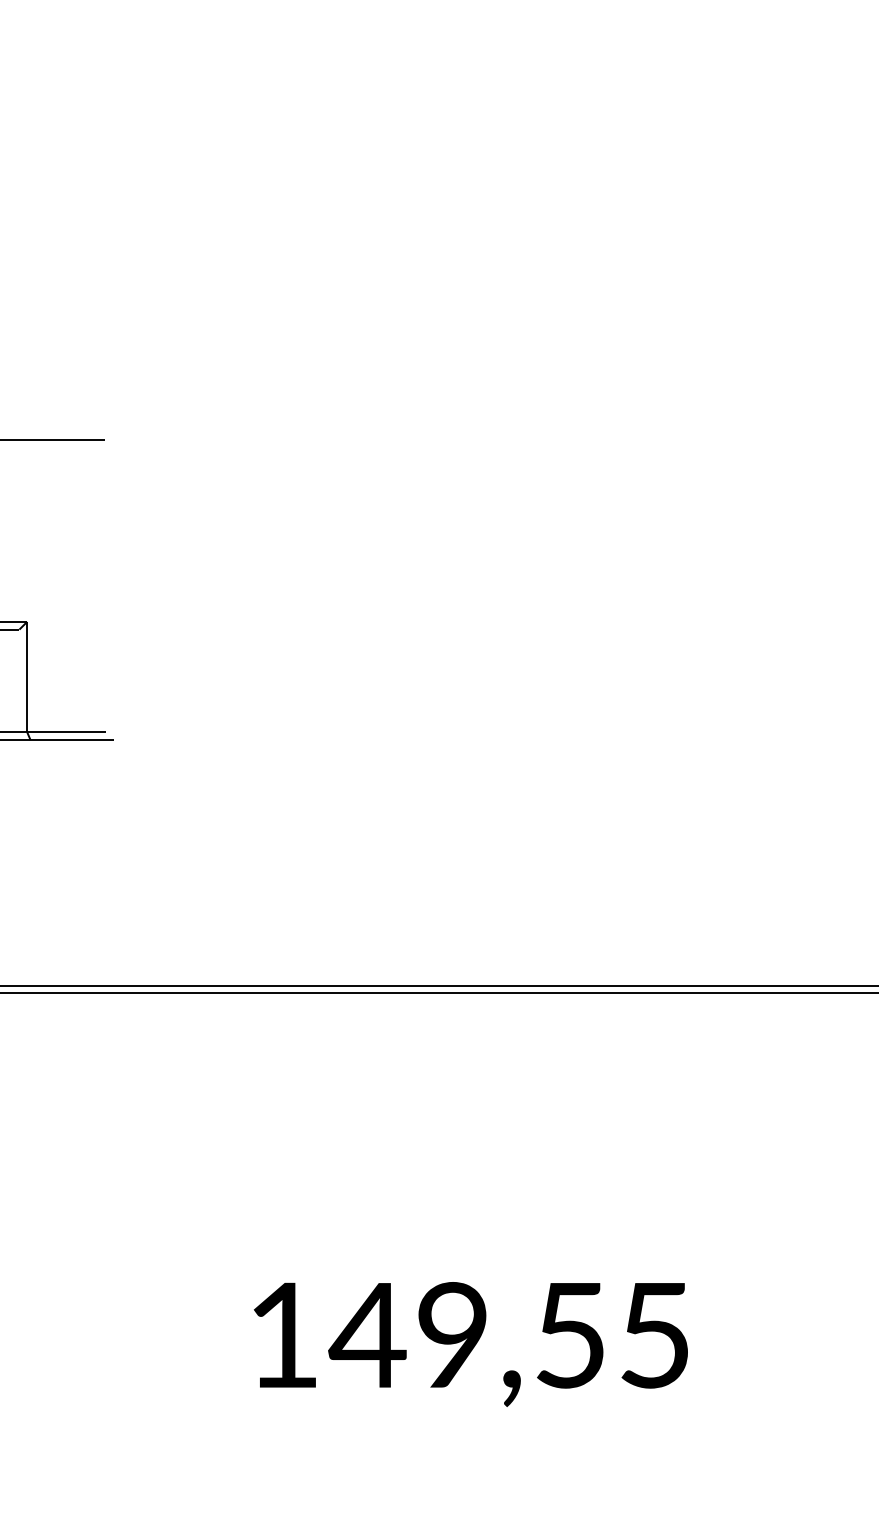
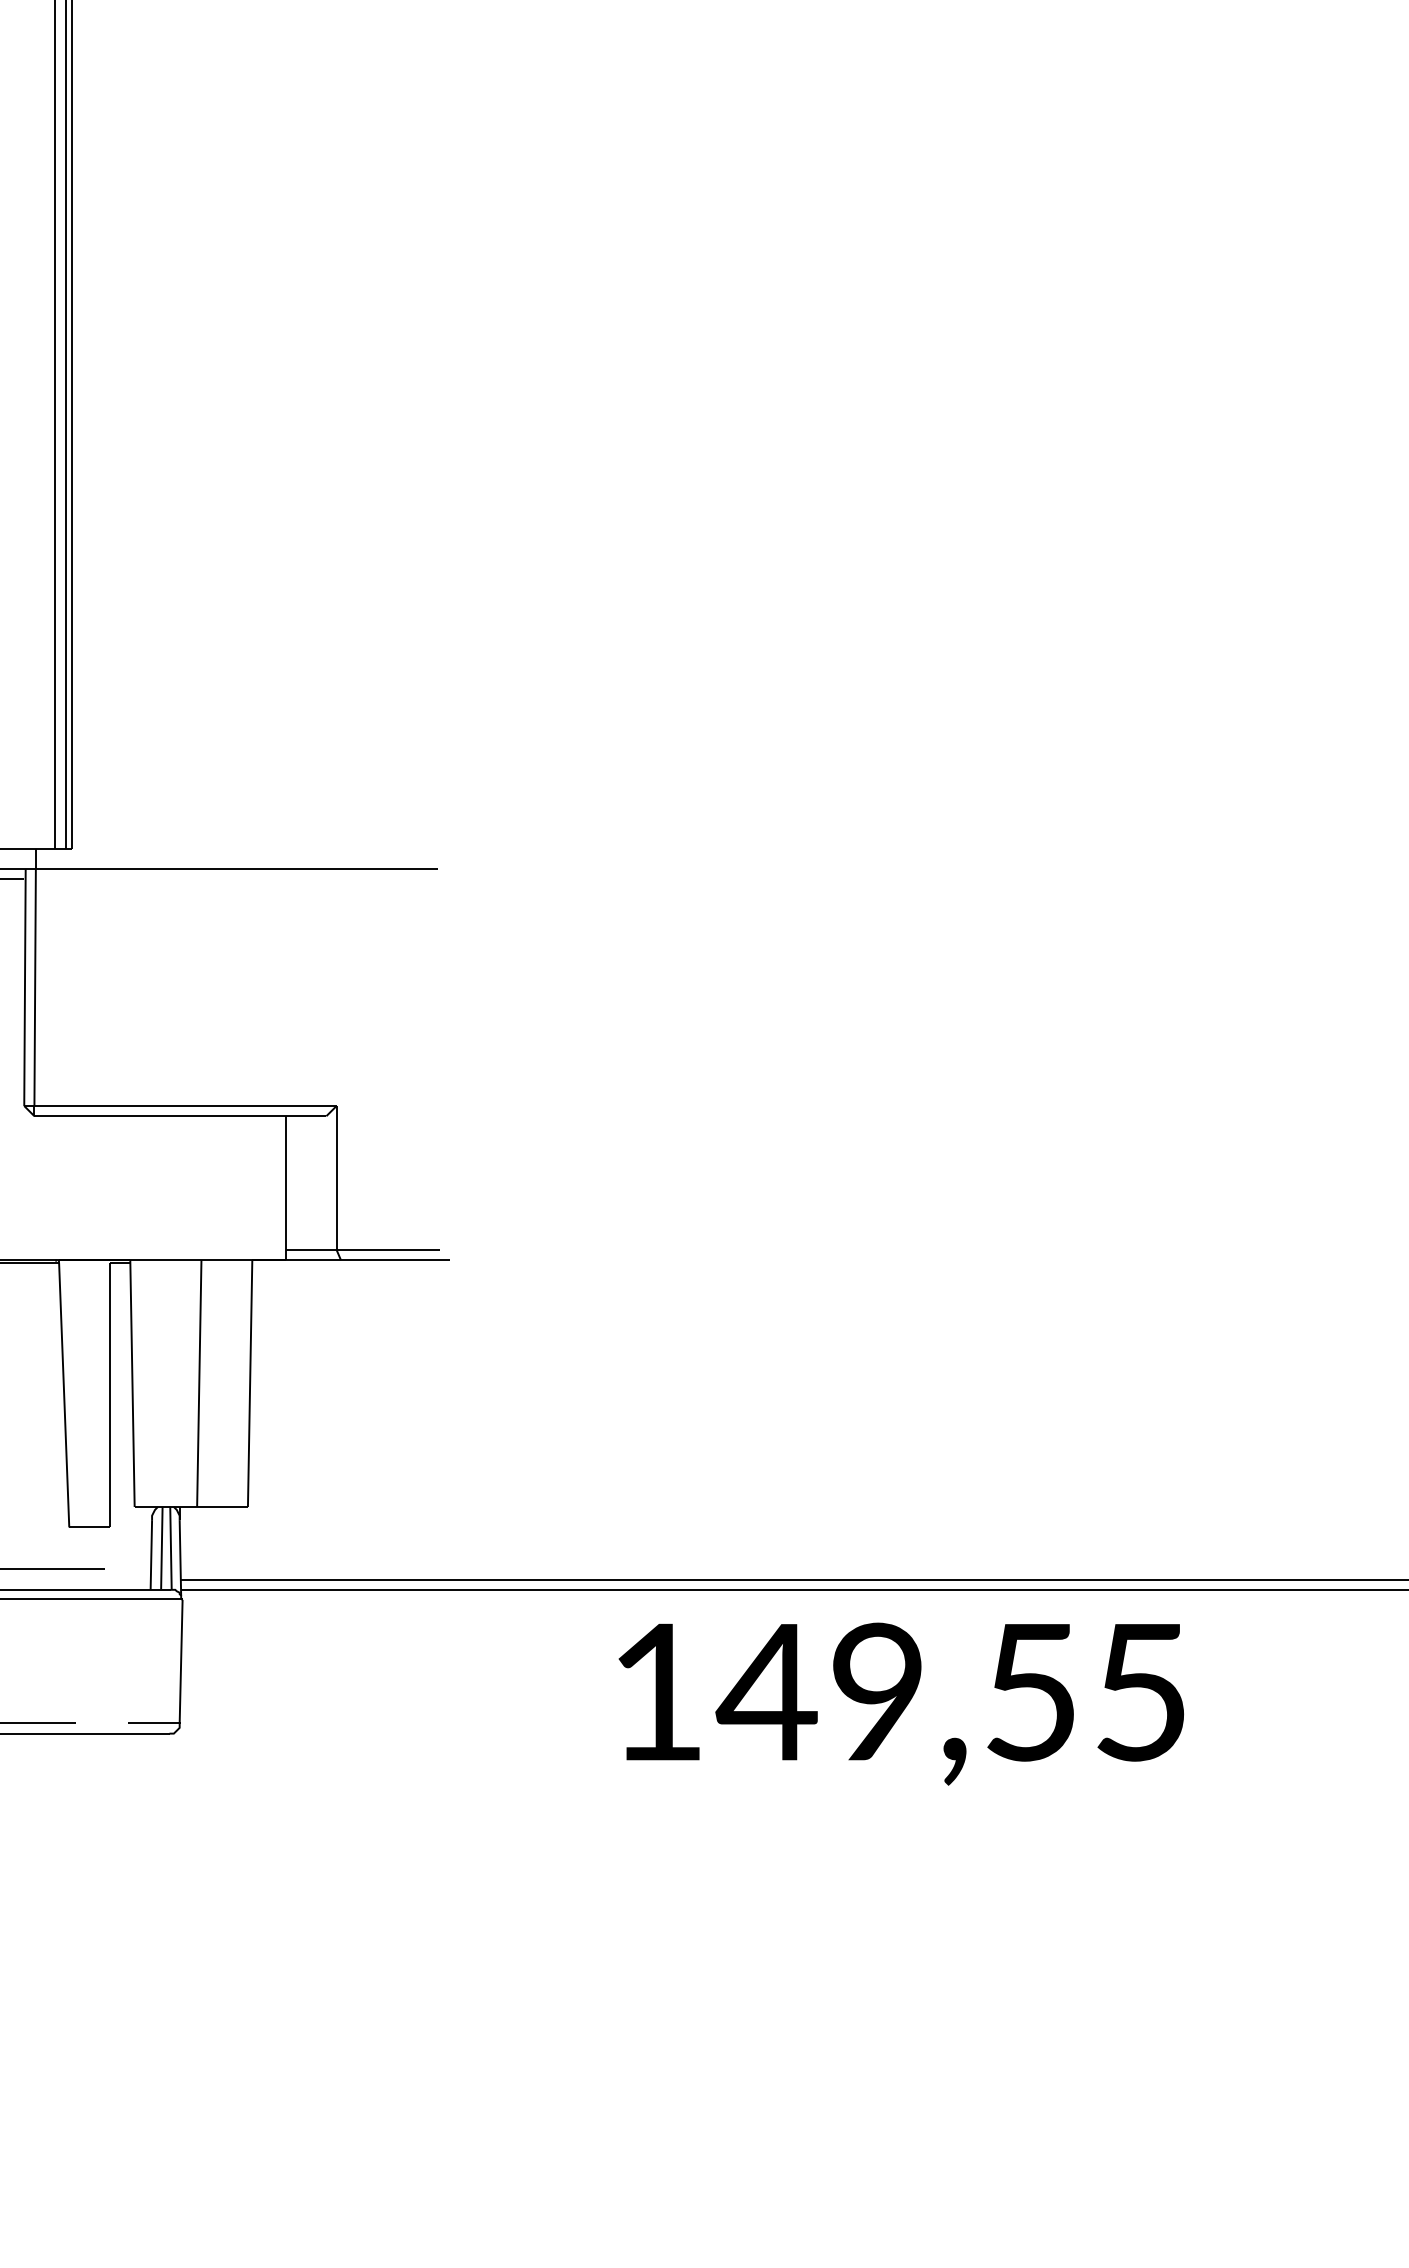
text: (470, 1344) -> (900, 1703), moved

